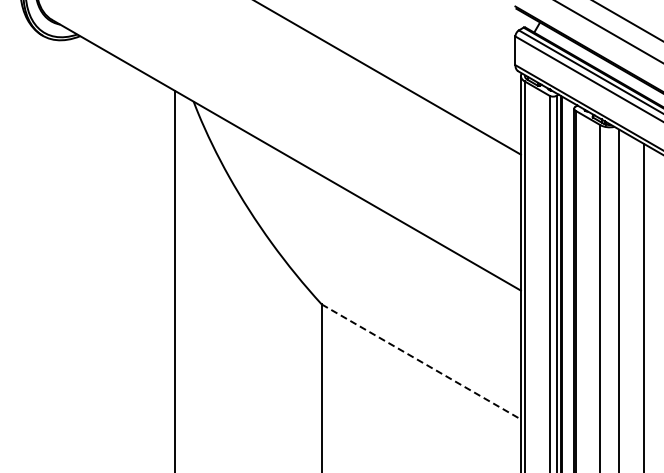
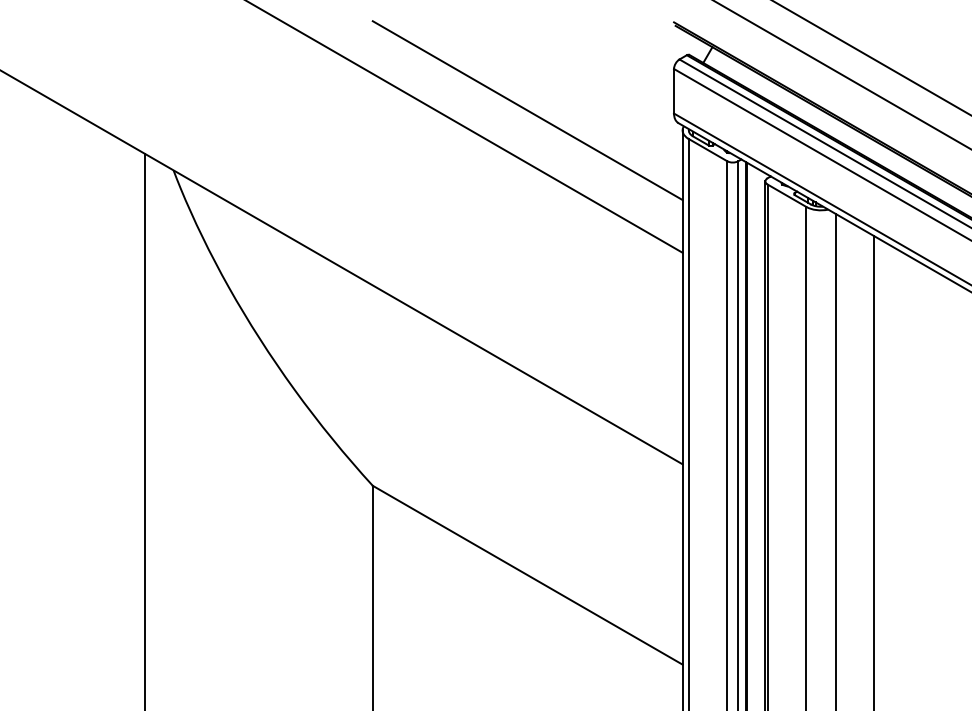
line: (420, 62) -> (526, 109), added
line: (421, 361) -> (527, 574), dashed -> solid

